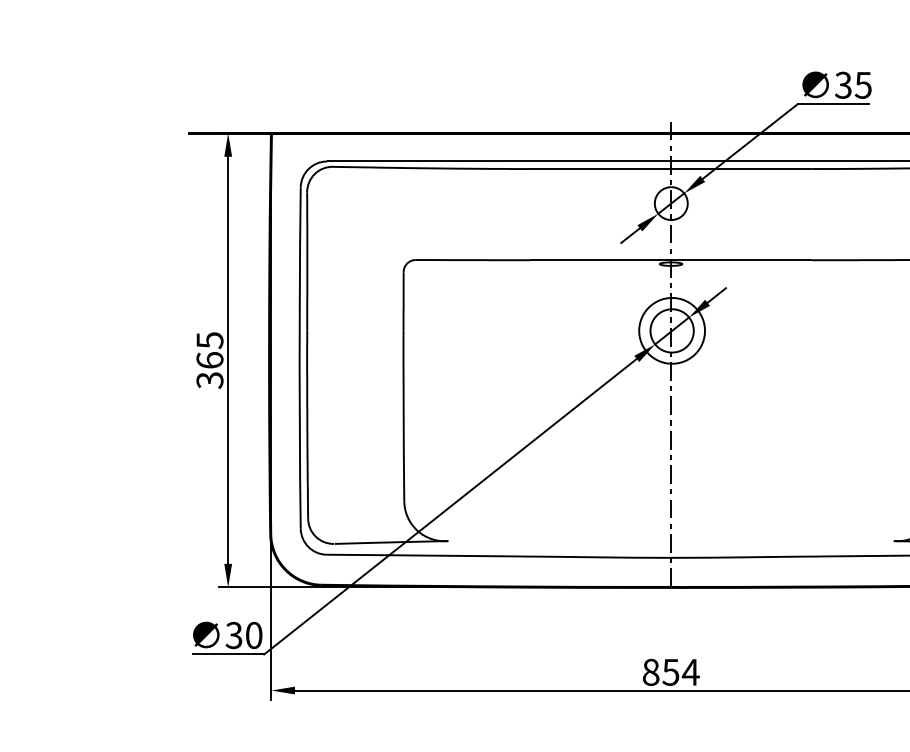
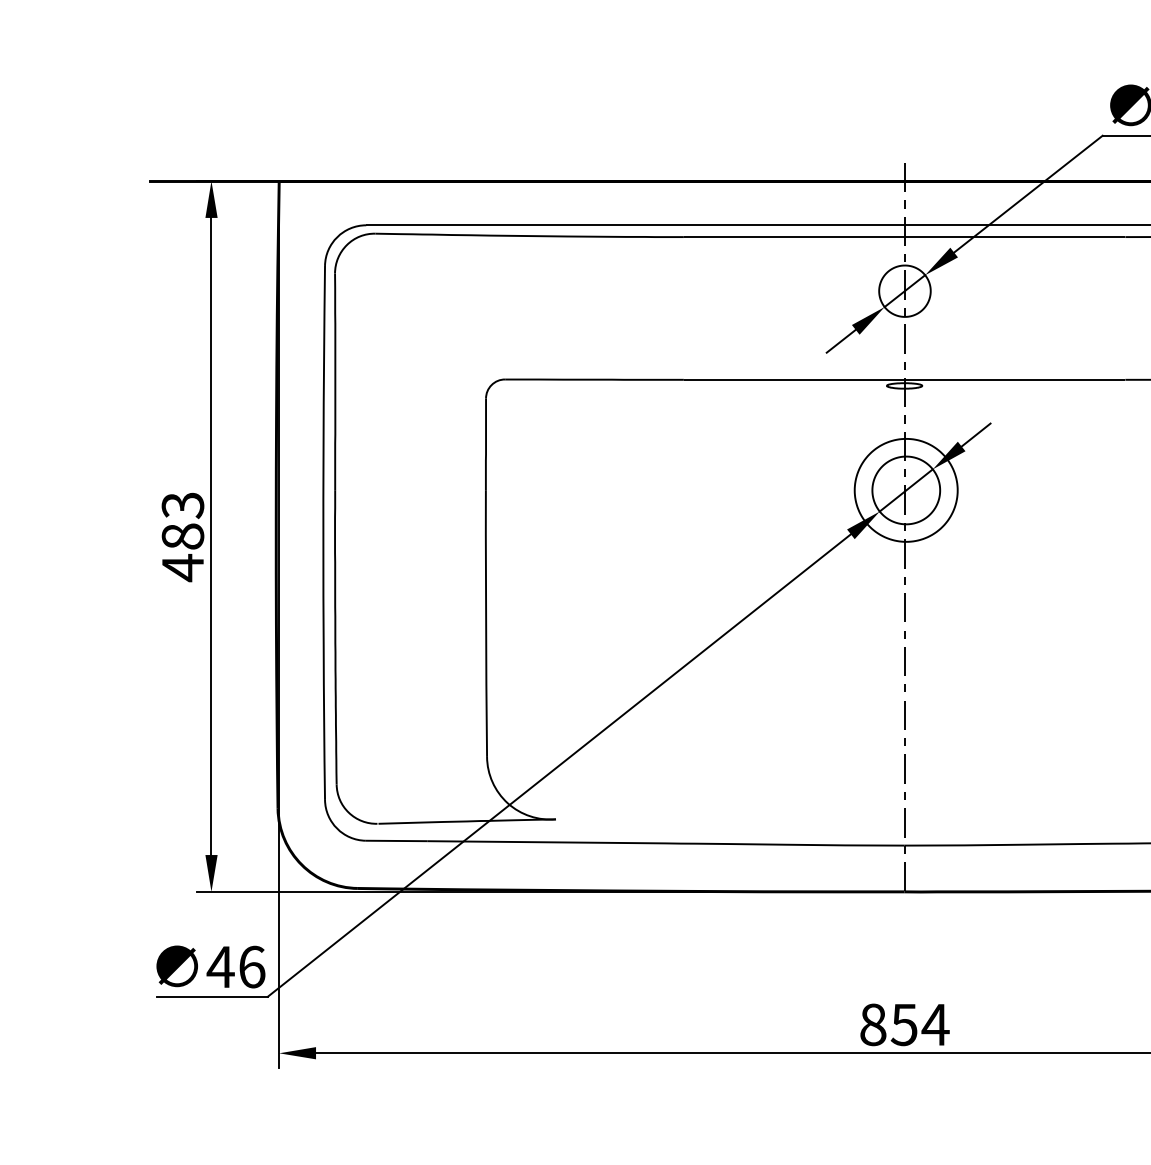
text: (209, 360) -> (182, 536), 365 -> 483
text: (243, 635) -> (235, 967), 30 -> 46

